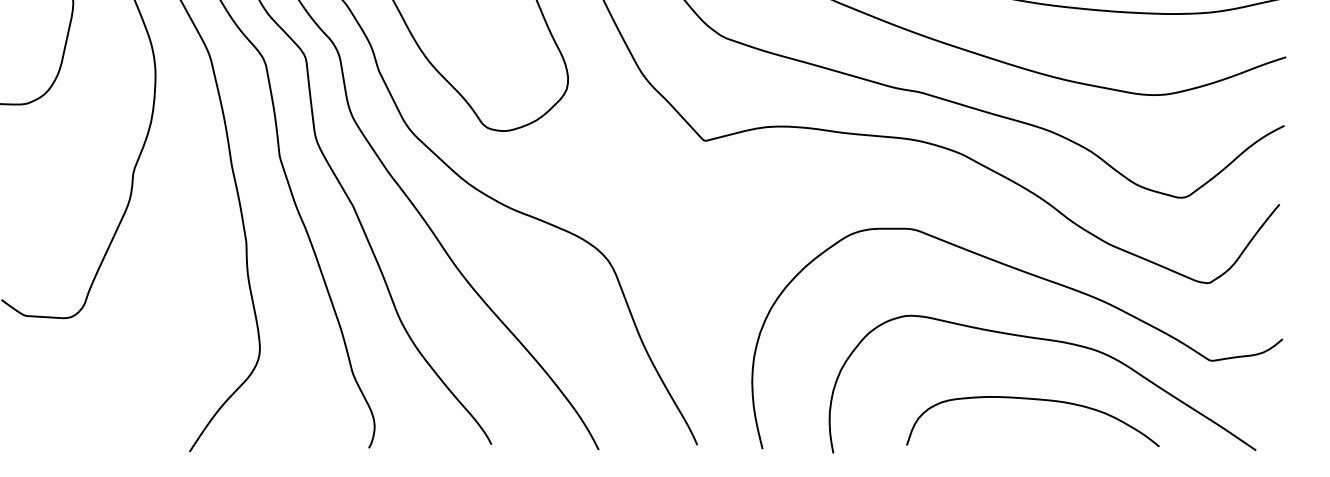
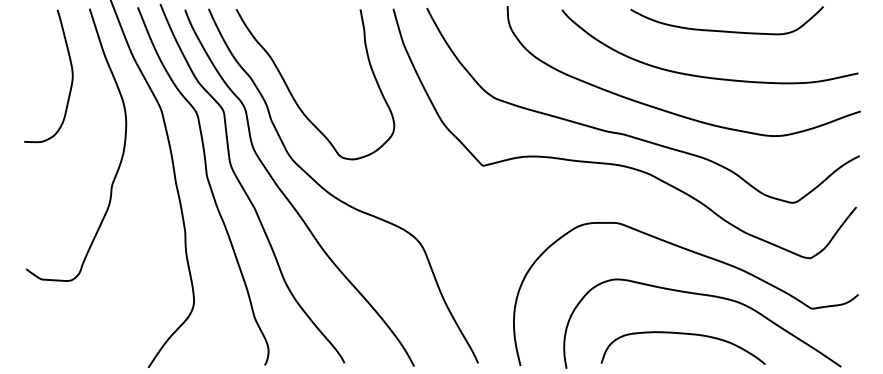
curve: (1031, 400) -> (682, 334), moved

